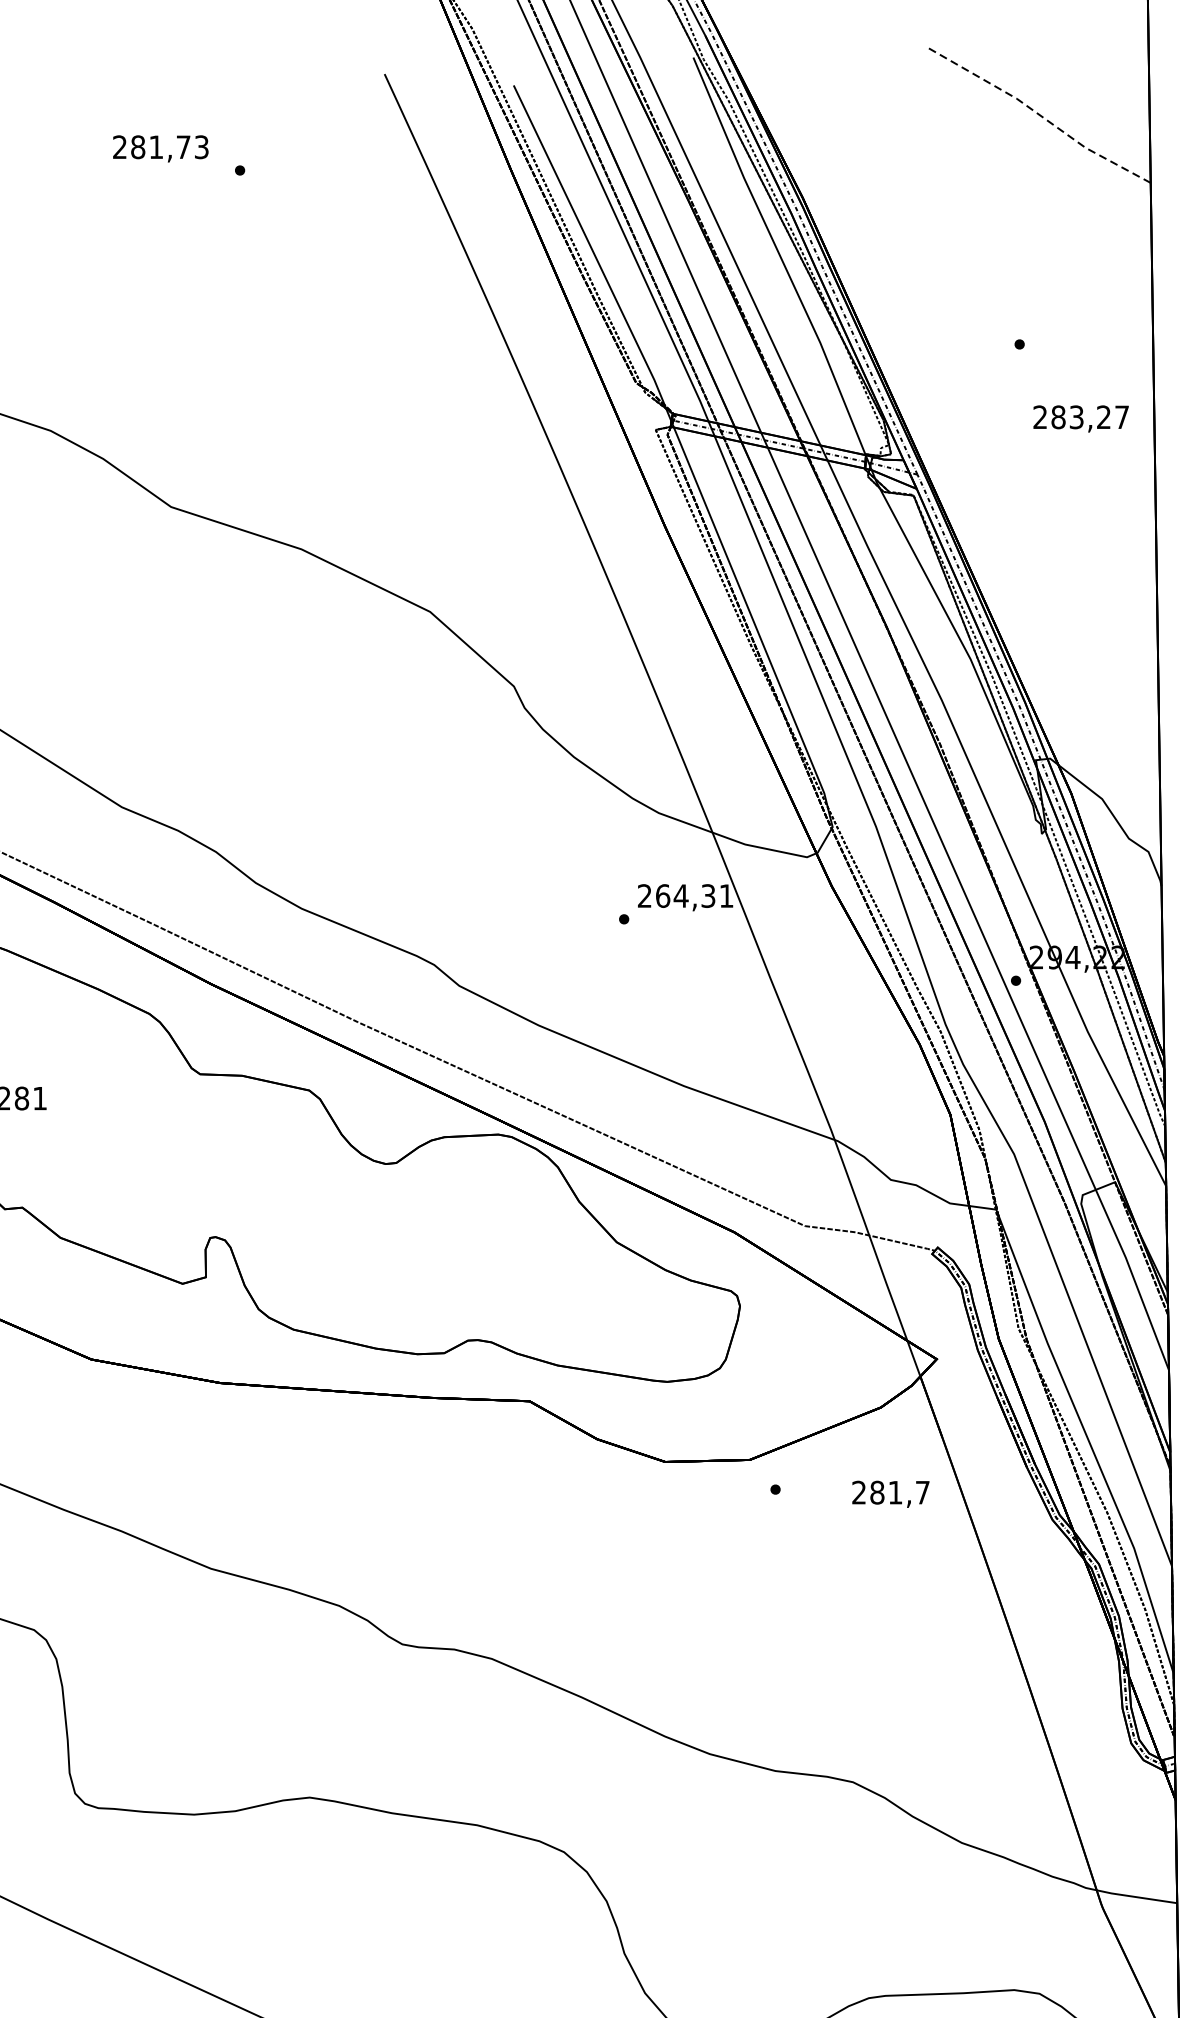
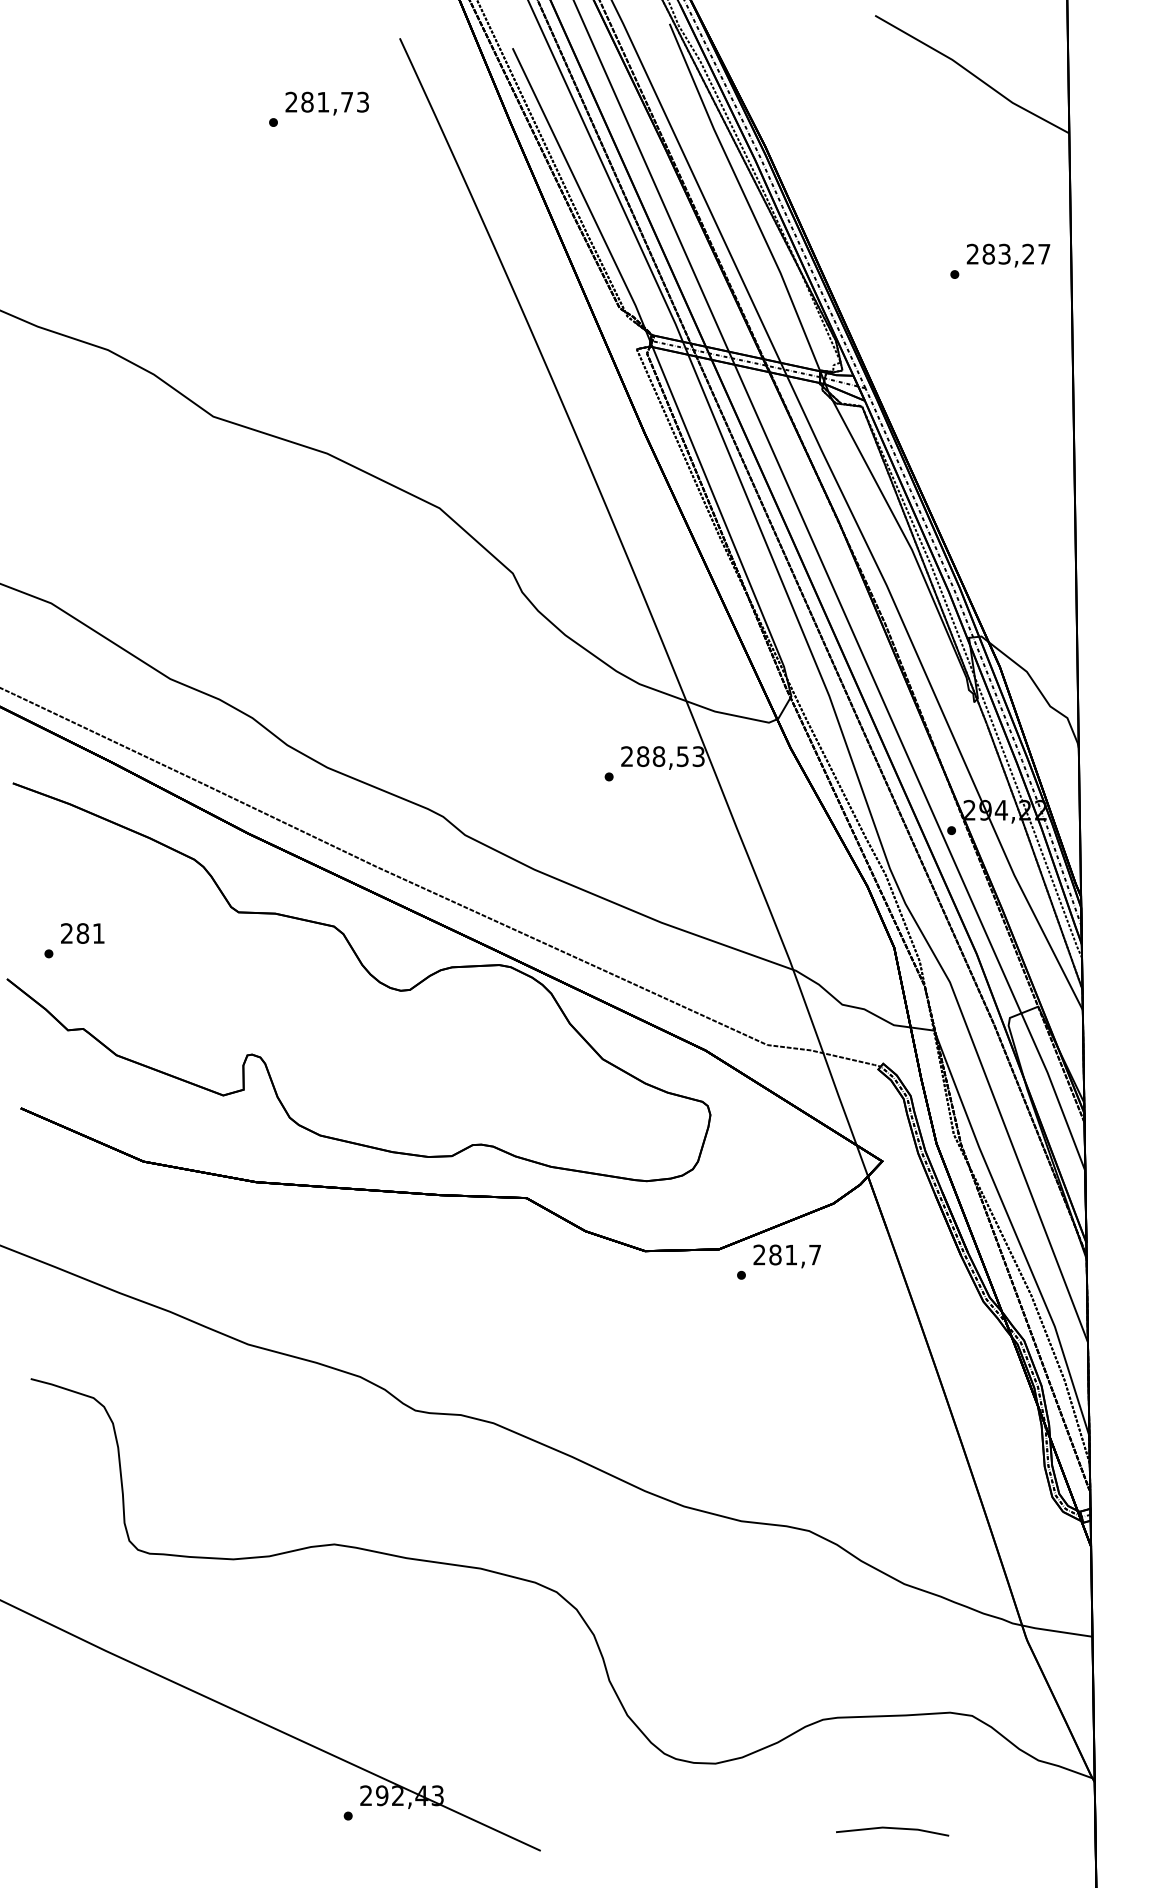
line: (1039, 115) -> (972, 74), dashed -> solid
text: (159, 148) -> (326, 103), moved
text: (1081, 418) -> (1008, 255), moved
text: (694, 895) -> (670, 756), 264,31 -> 288,53
text: (890, 1494) -> (786, 1256), moved

